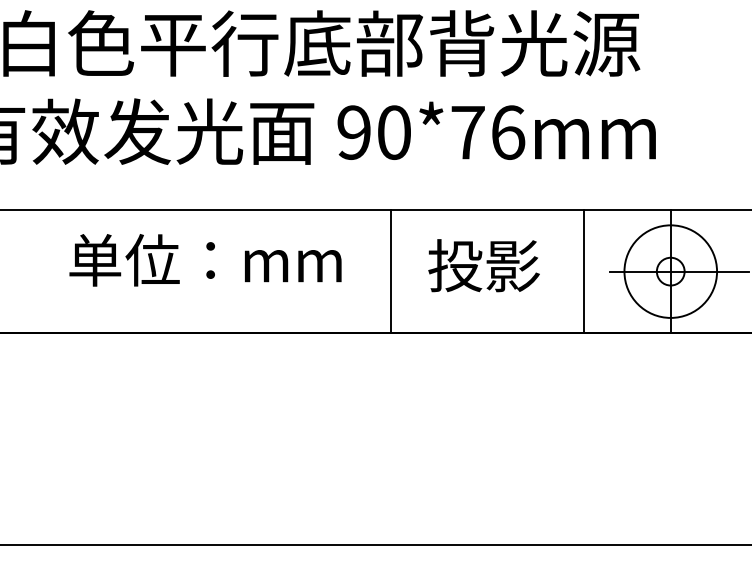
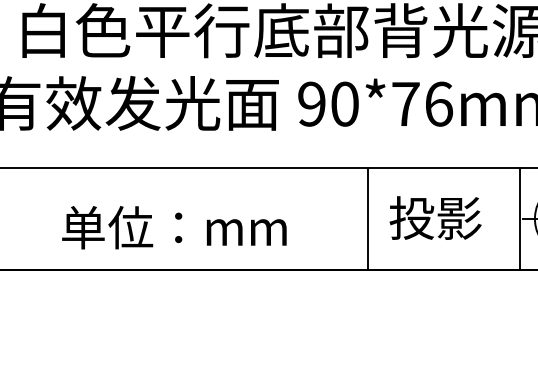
text: (205, 260) -> (174, 227), moved
text: (483, 265) -> (435, 217), moved
line: (390, 271) -> (367, 218), moved
line: (584, 271) -> (520, 218), moved

